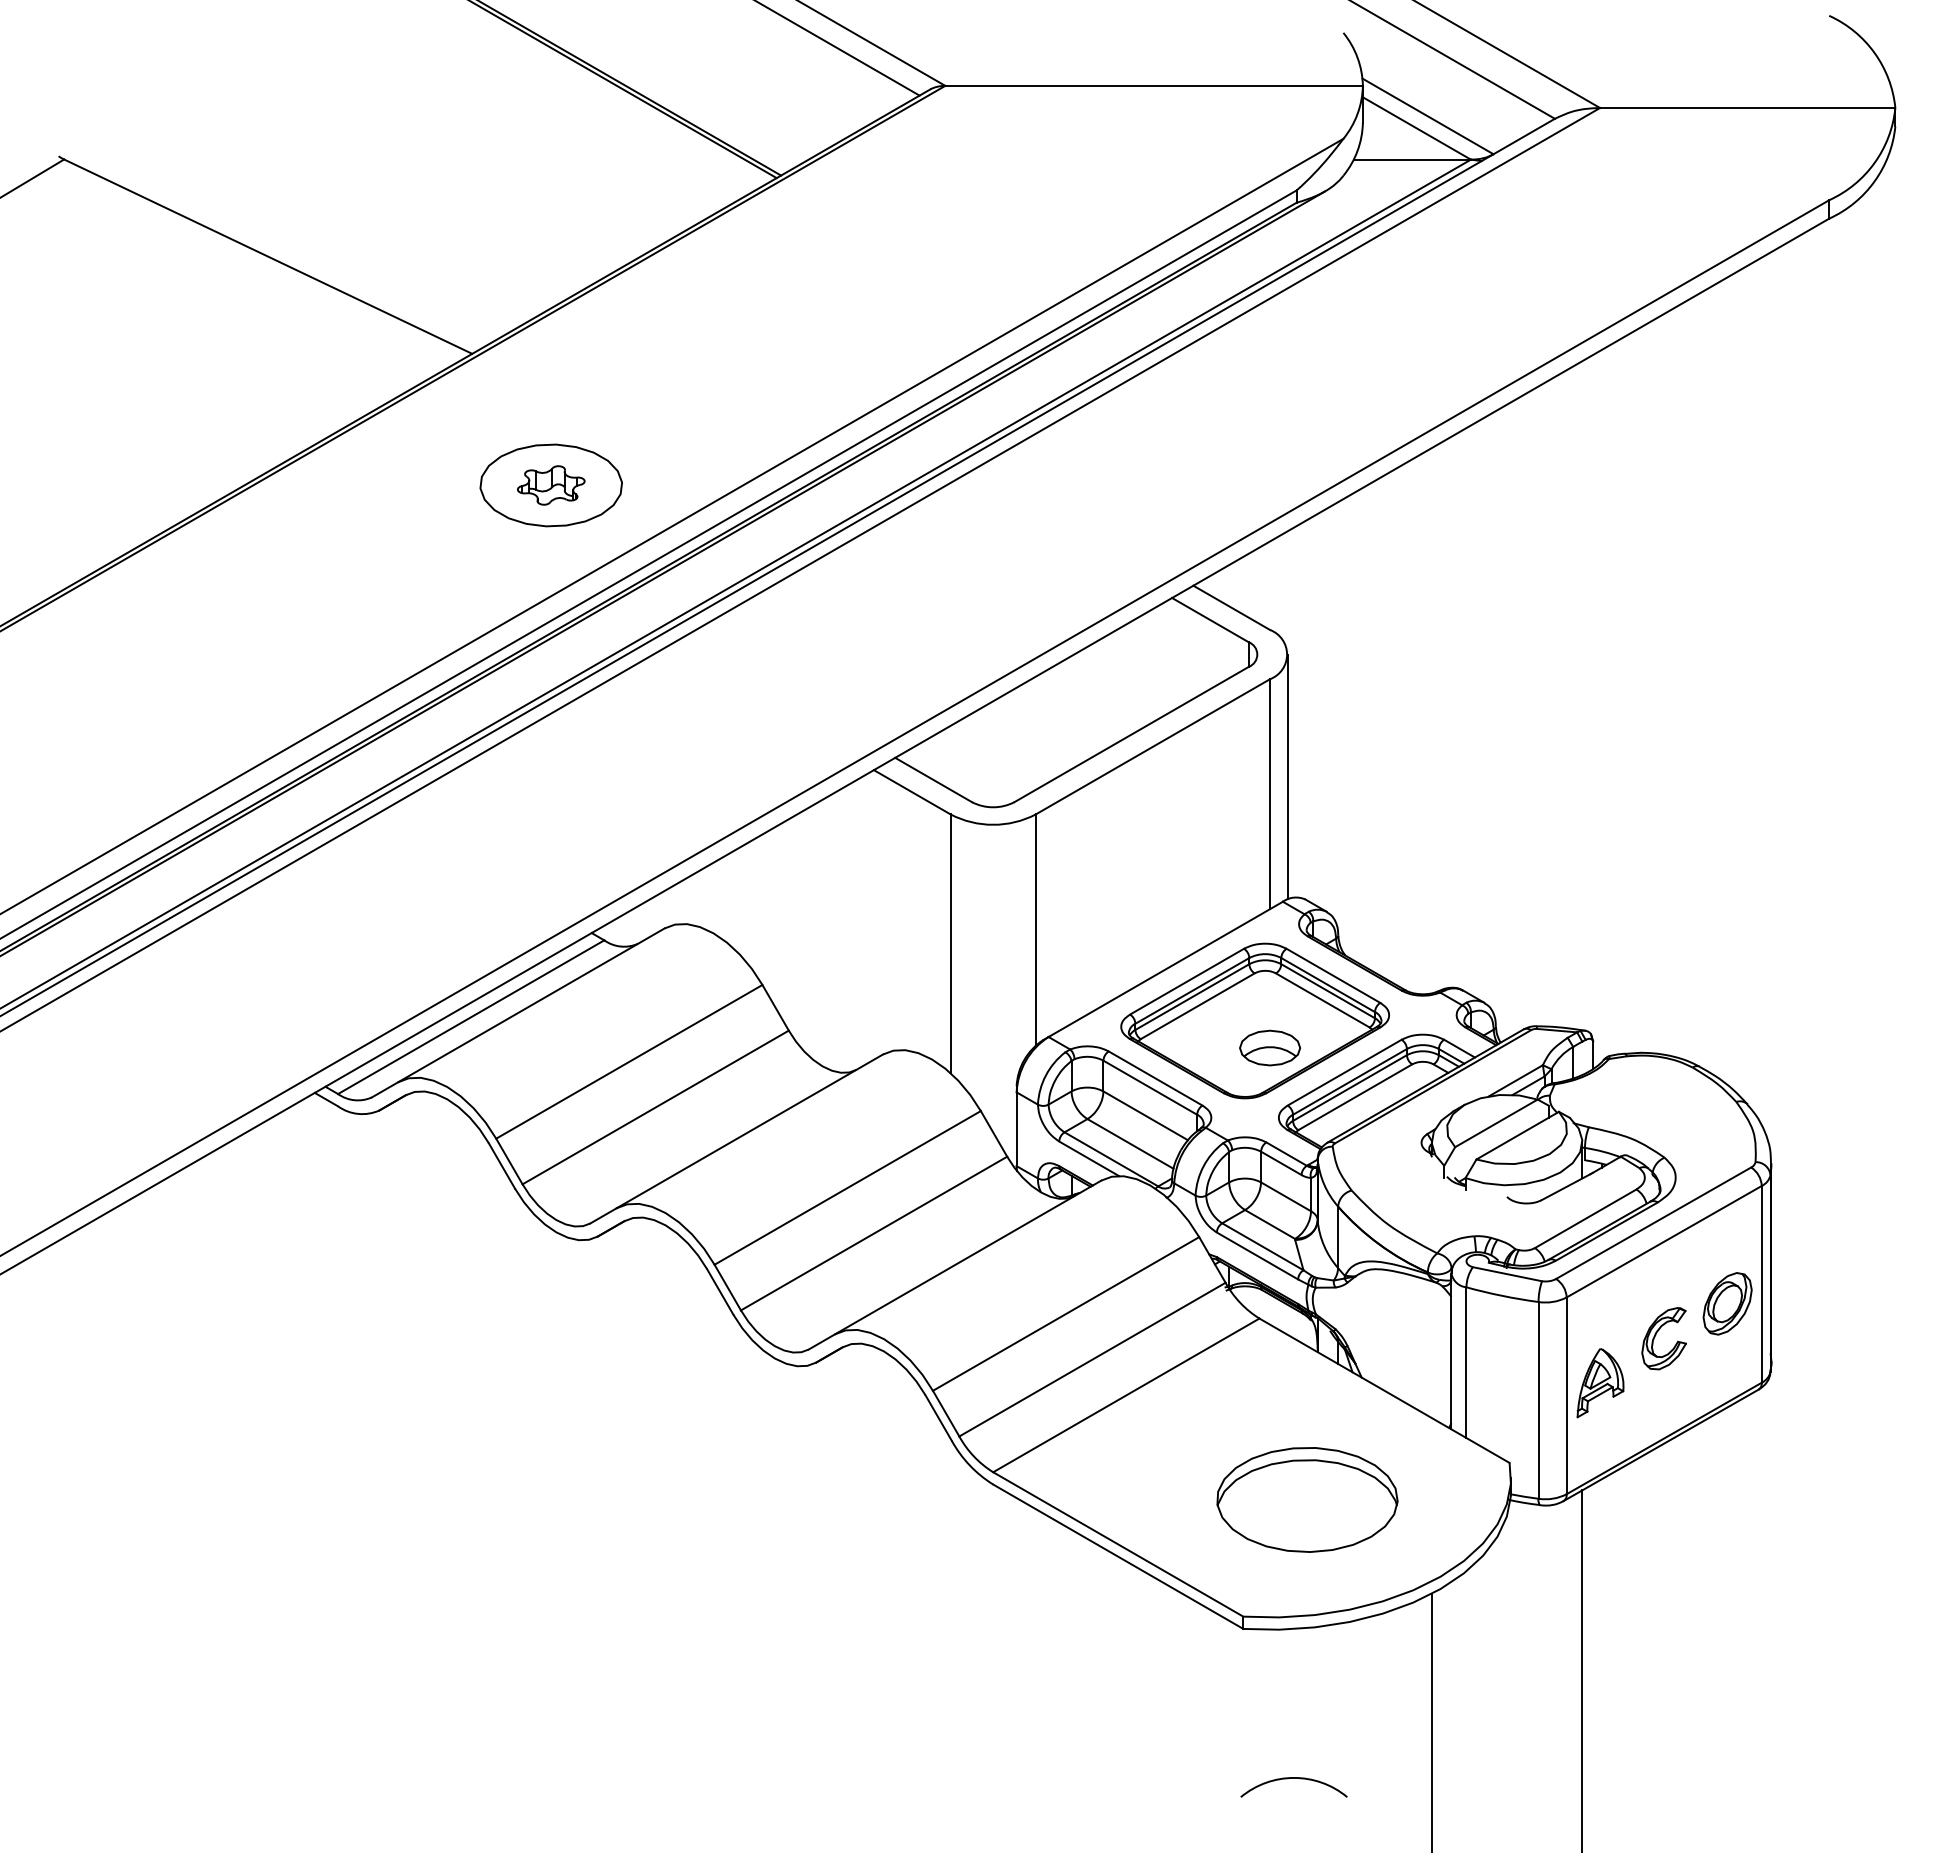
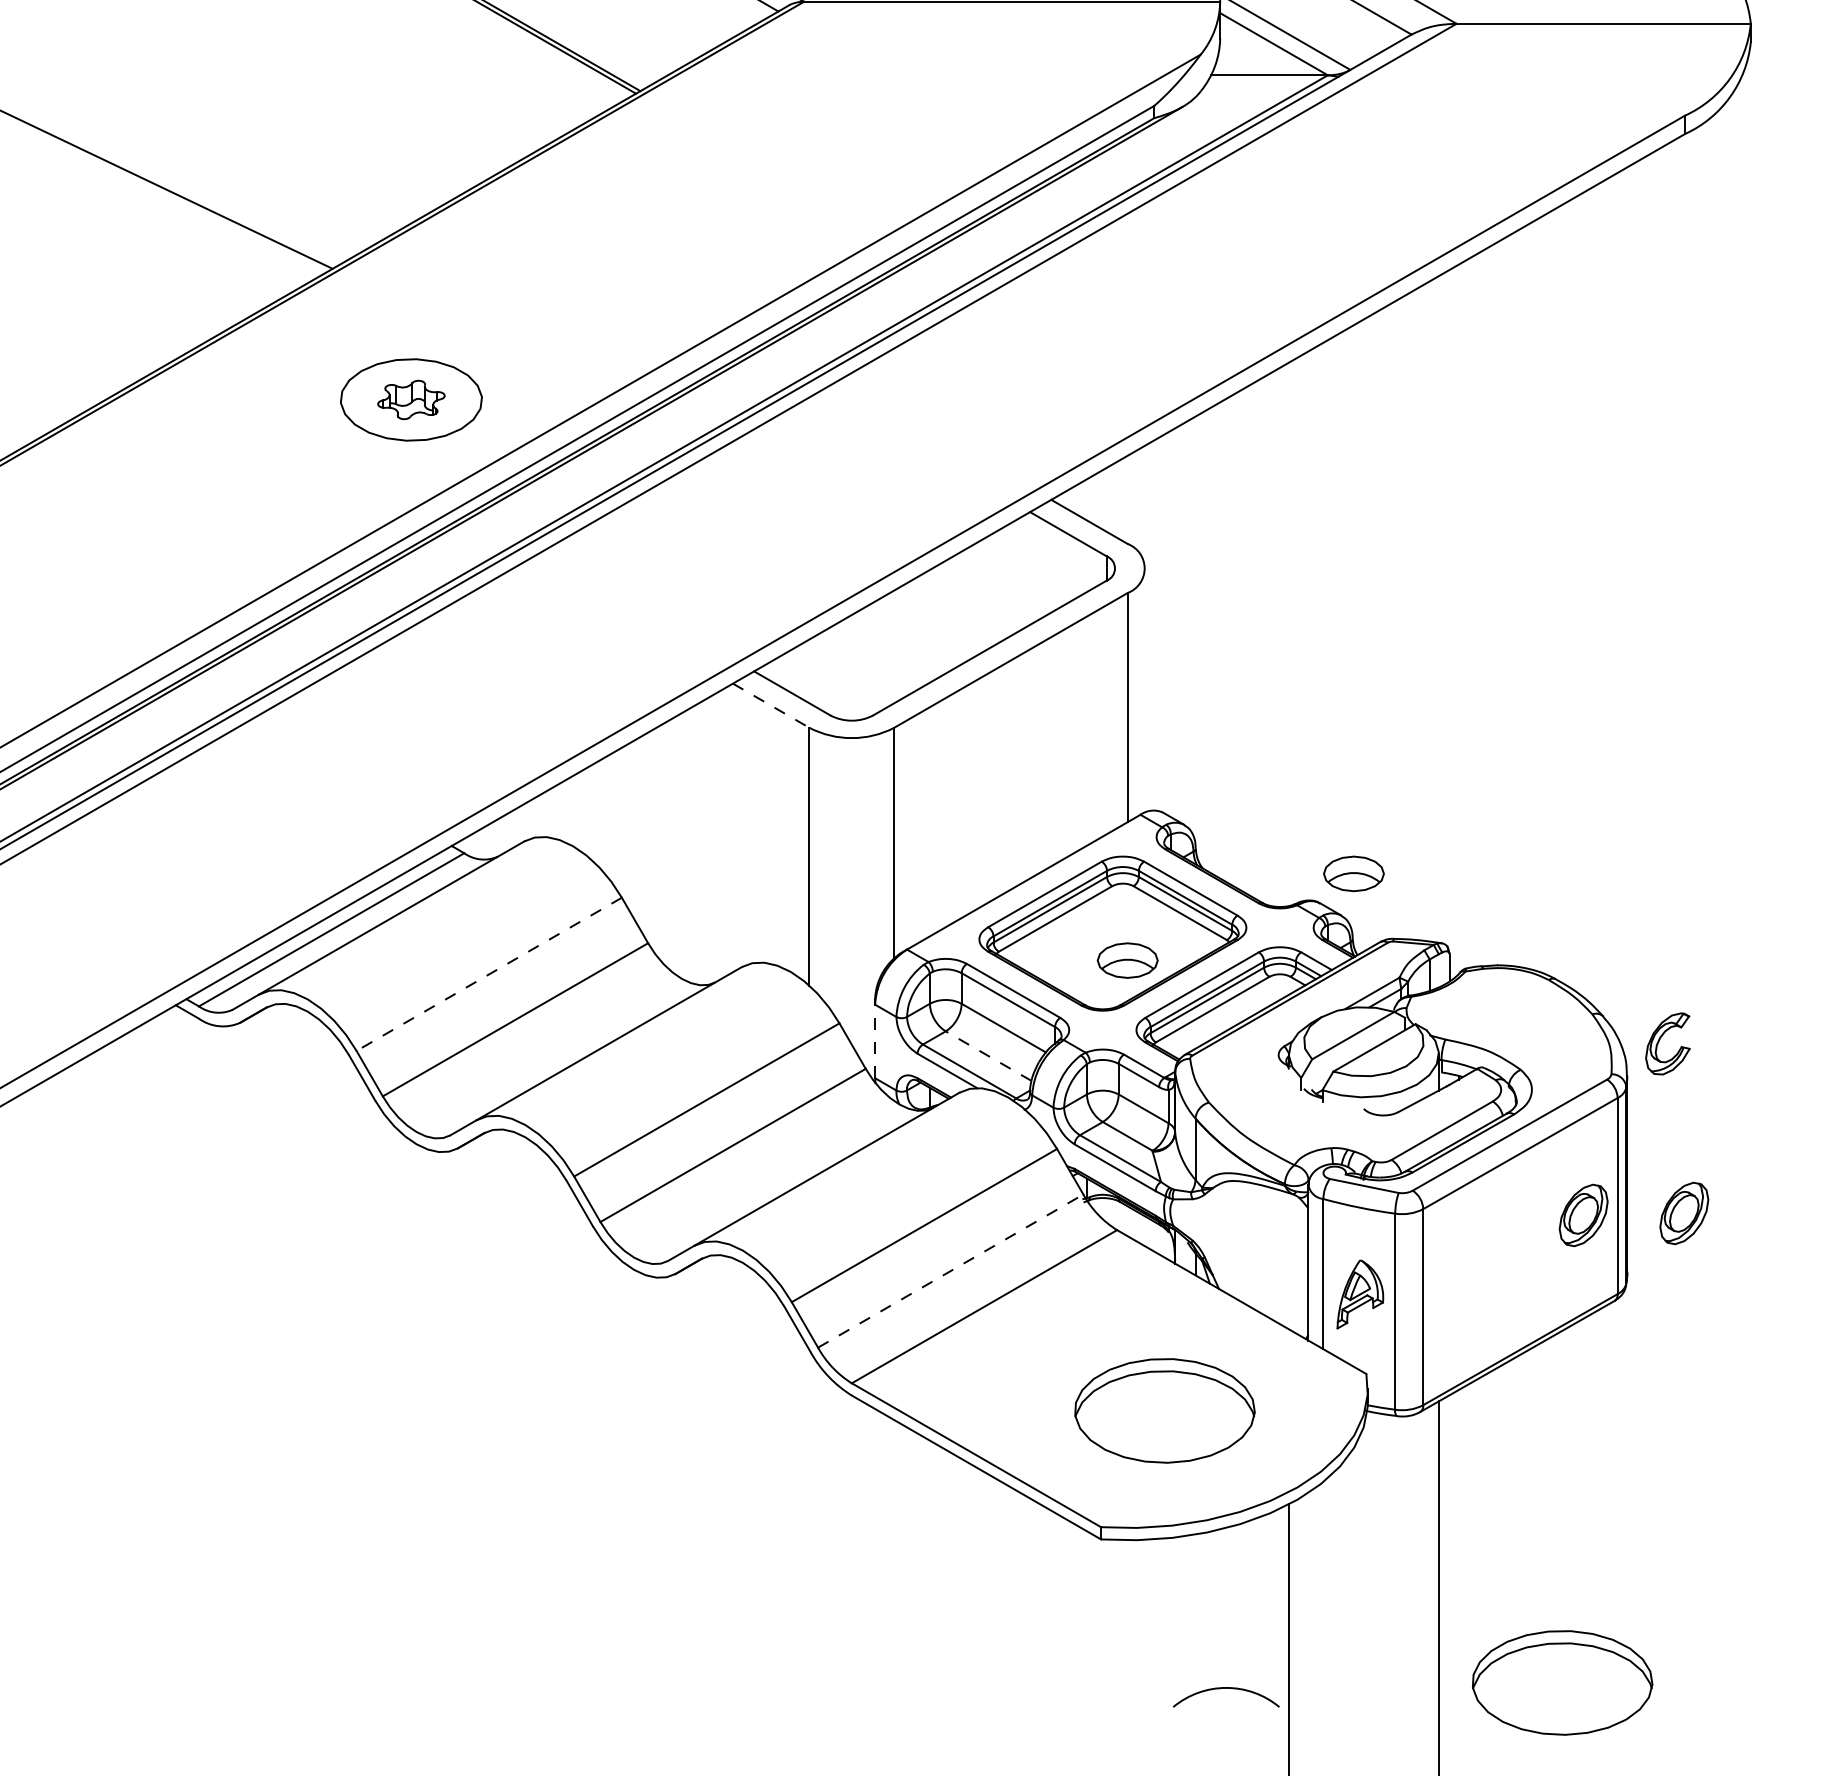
line: (1287, 776) -> (1145, 689), removed
line: (912, 792) -> (771, 705), solid -> dashed
part: (1496, 960) -> (1353, 873), added
line: (629, 1061) -> (489, 973), solid -> dashed
line: (1016, 1129) -> (875, 1041), solid -> dashed
line: (1130, 1143) -> (988, 1055), solid -> dashed
part: (1828, 1301) -> (1684, 1213), added
part: (1656, 1335) -> (1660, 1040), moved
line: (1092, 1359) -> (950, 1270), solid -> dashed
part: (1600, 1383) -> (1360, 1294), moved
part: (1706, 1772) -> (1562, 1682), added
arc: (1293, 1778) -> (1225, 1688), moved

